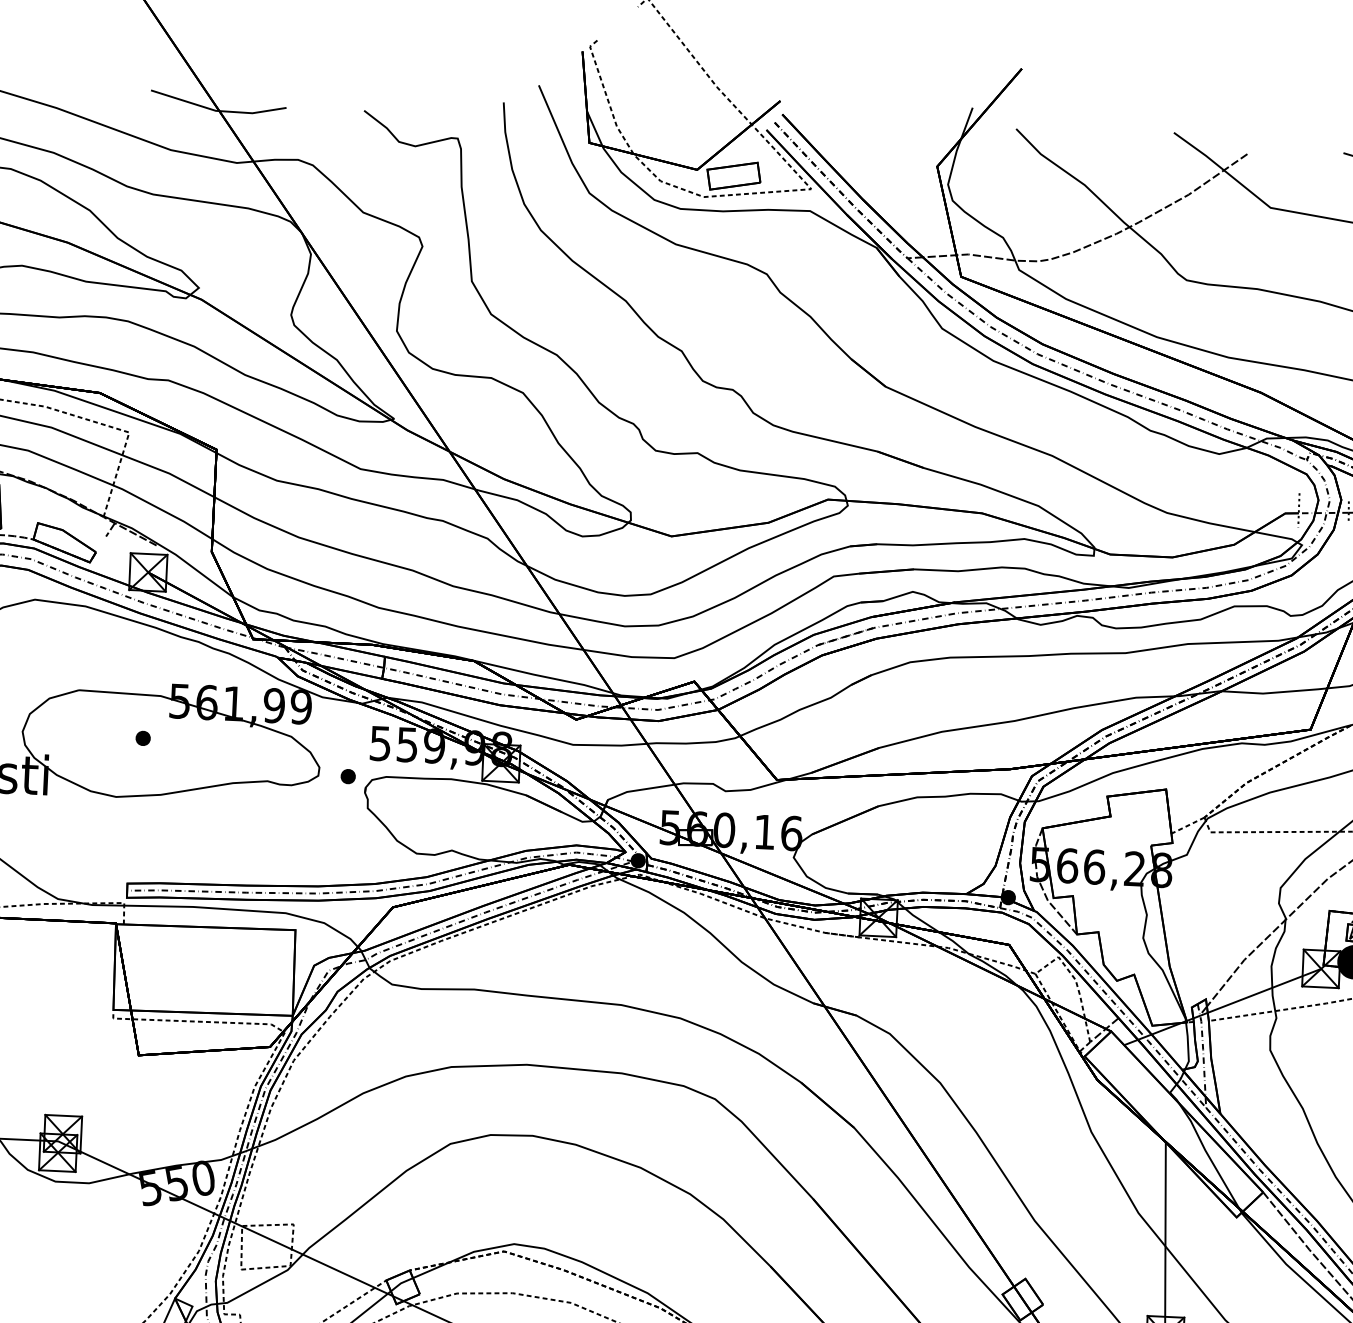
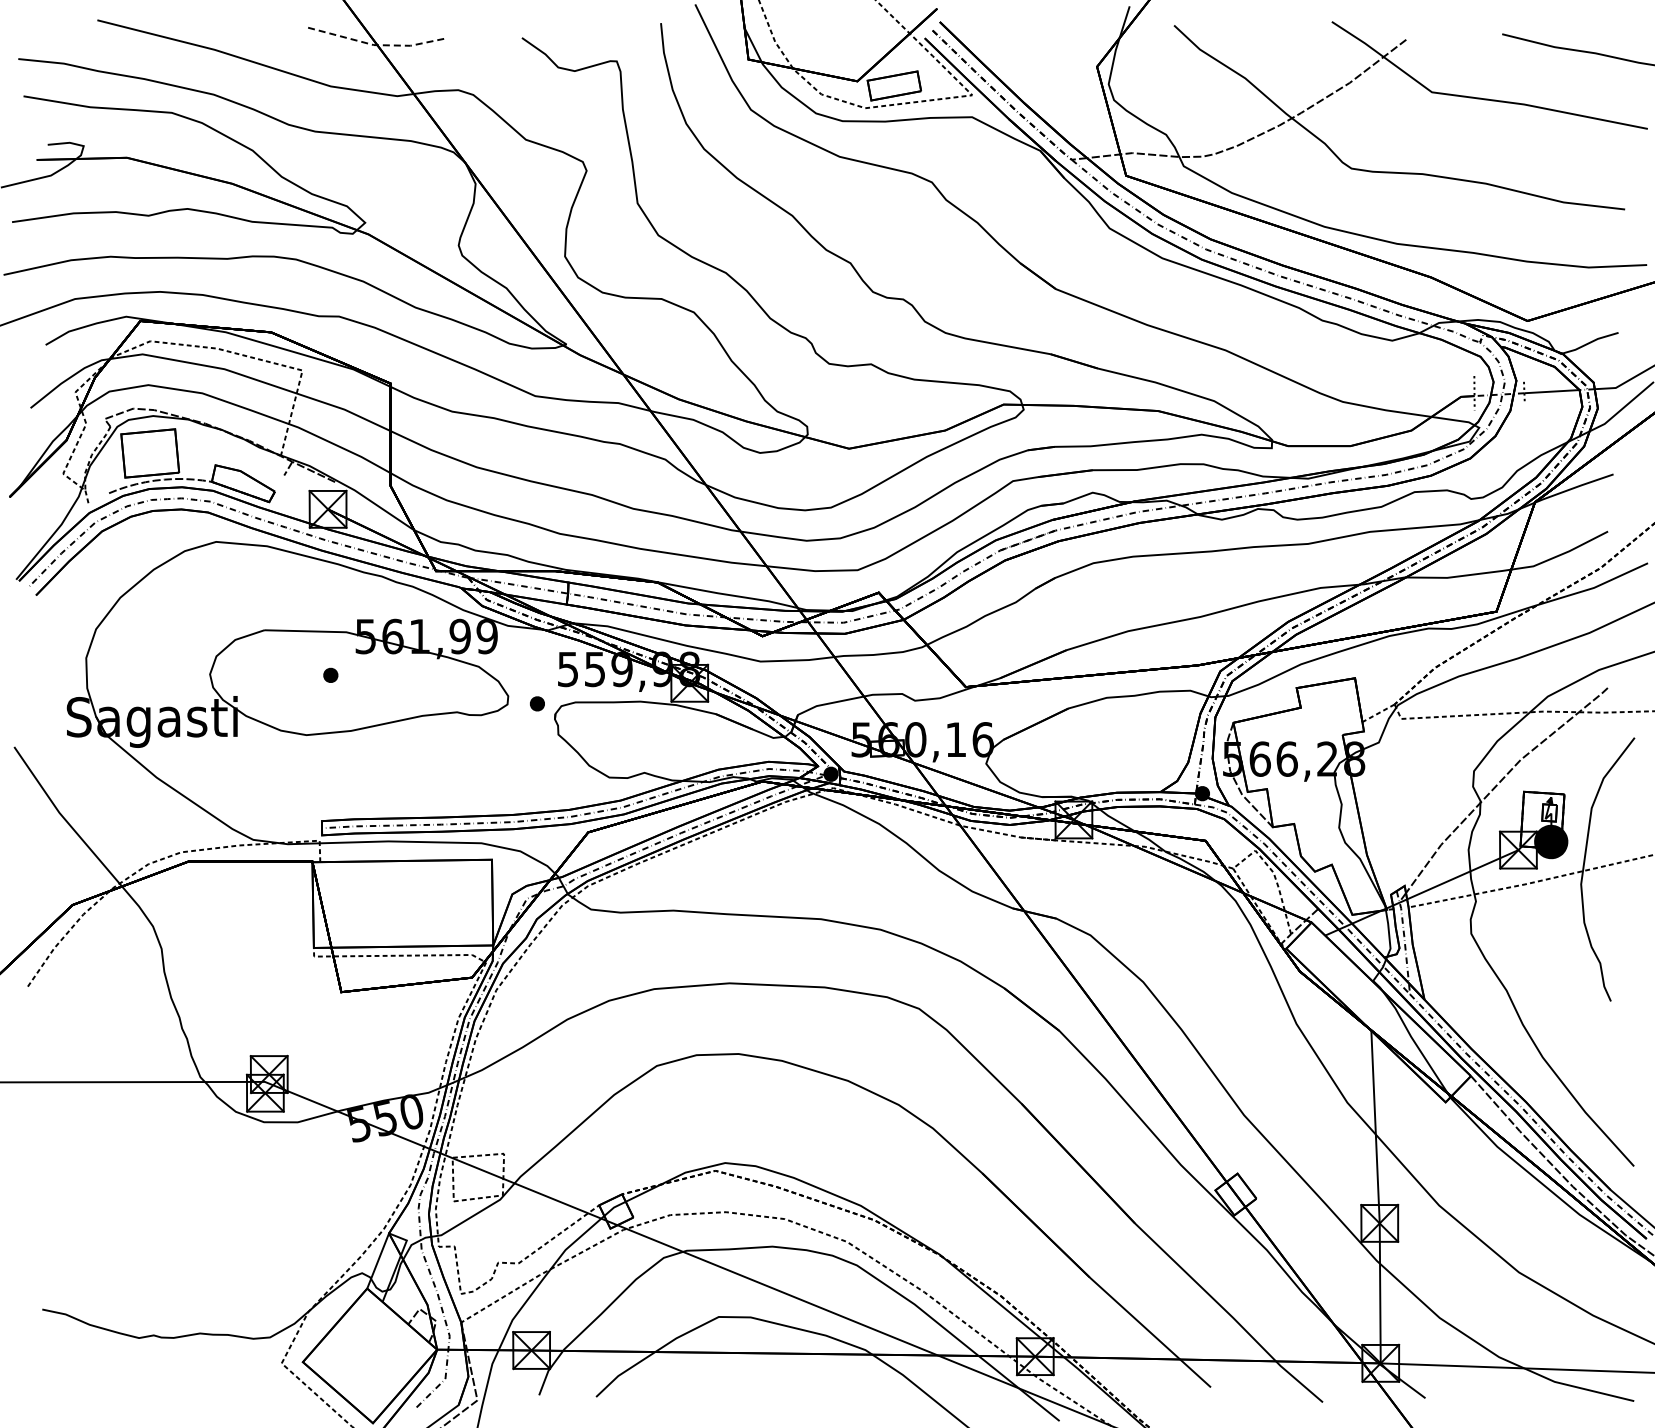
line: (217, 111) -> (375, 45), solid -> dashed

